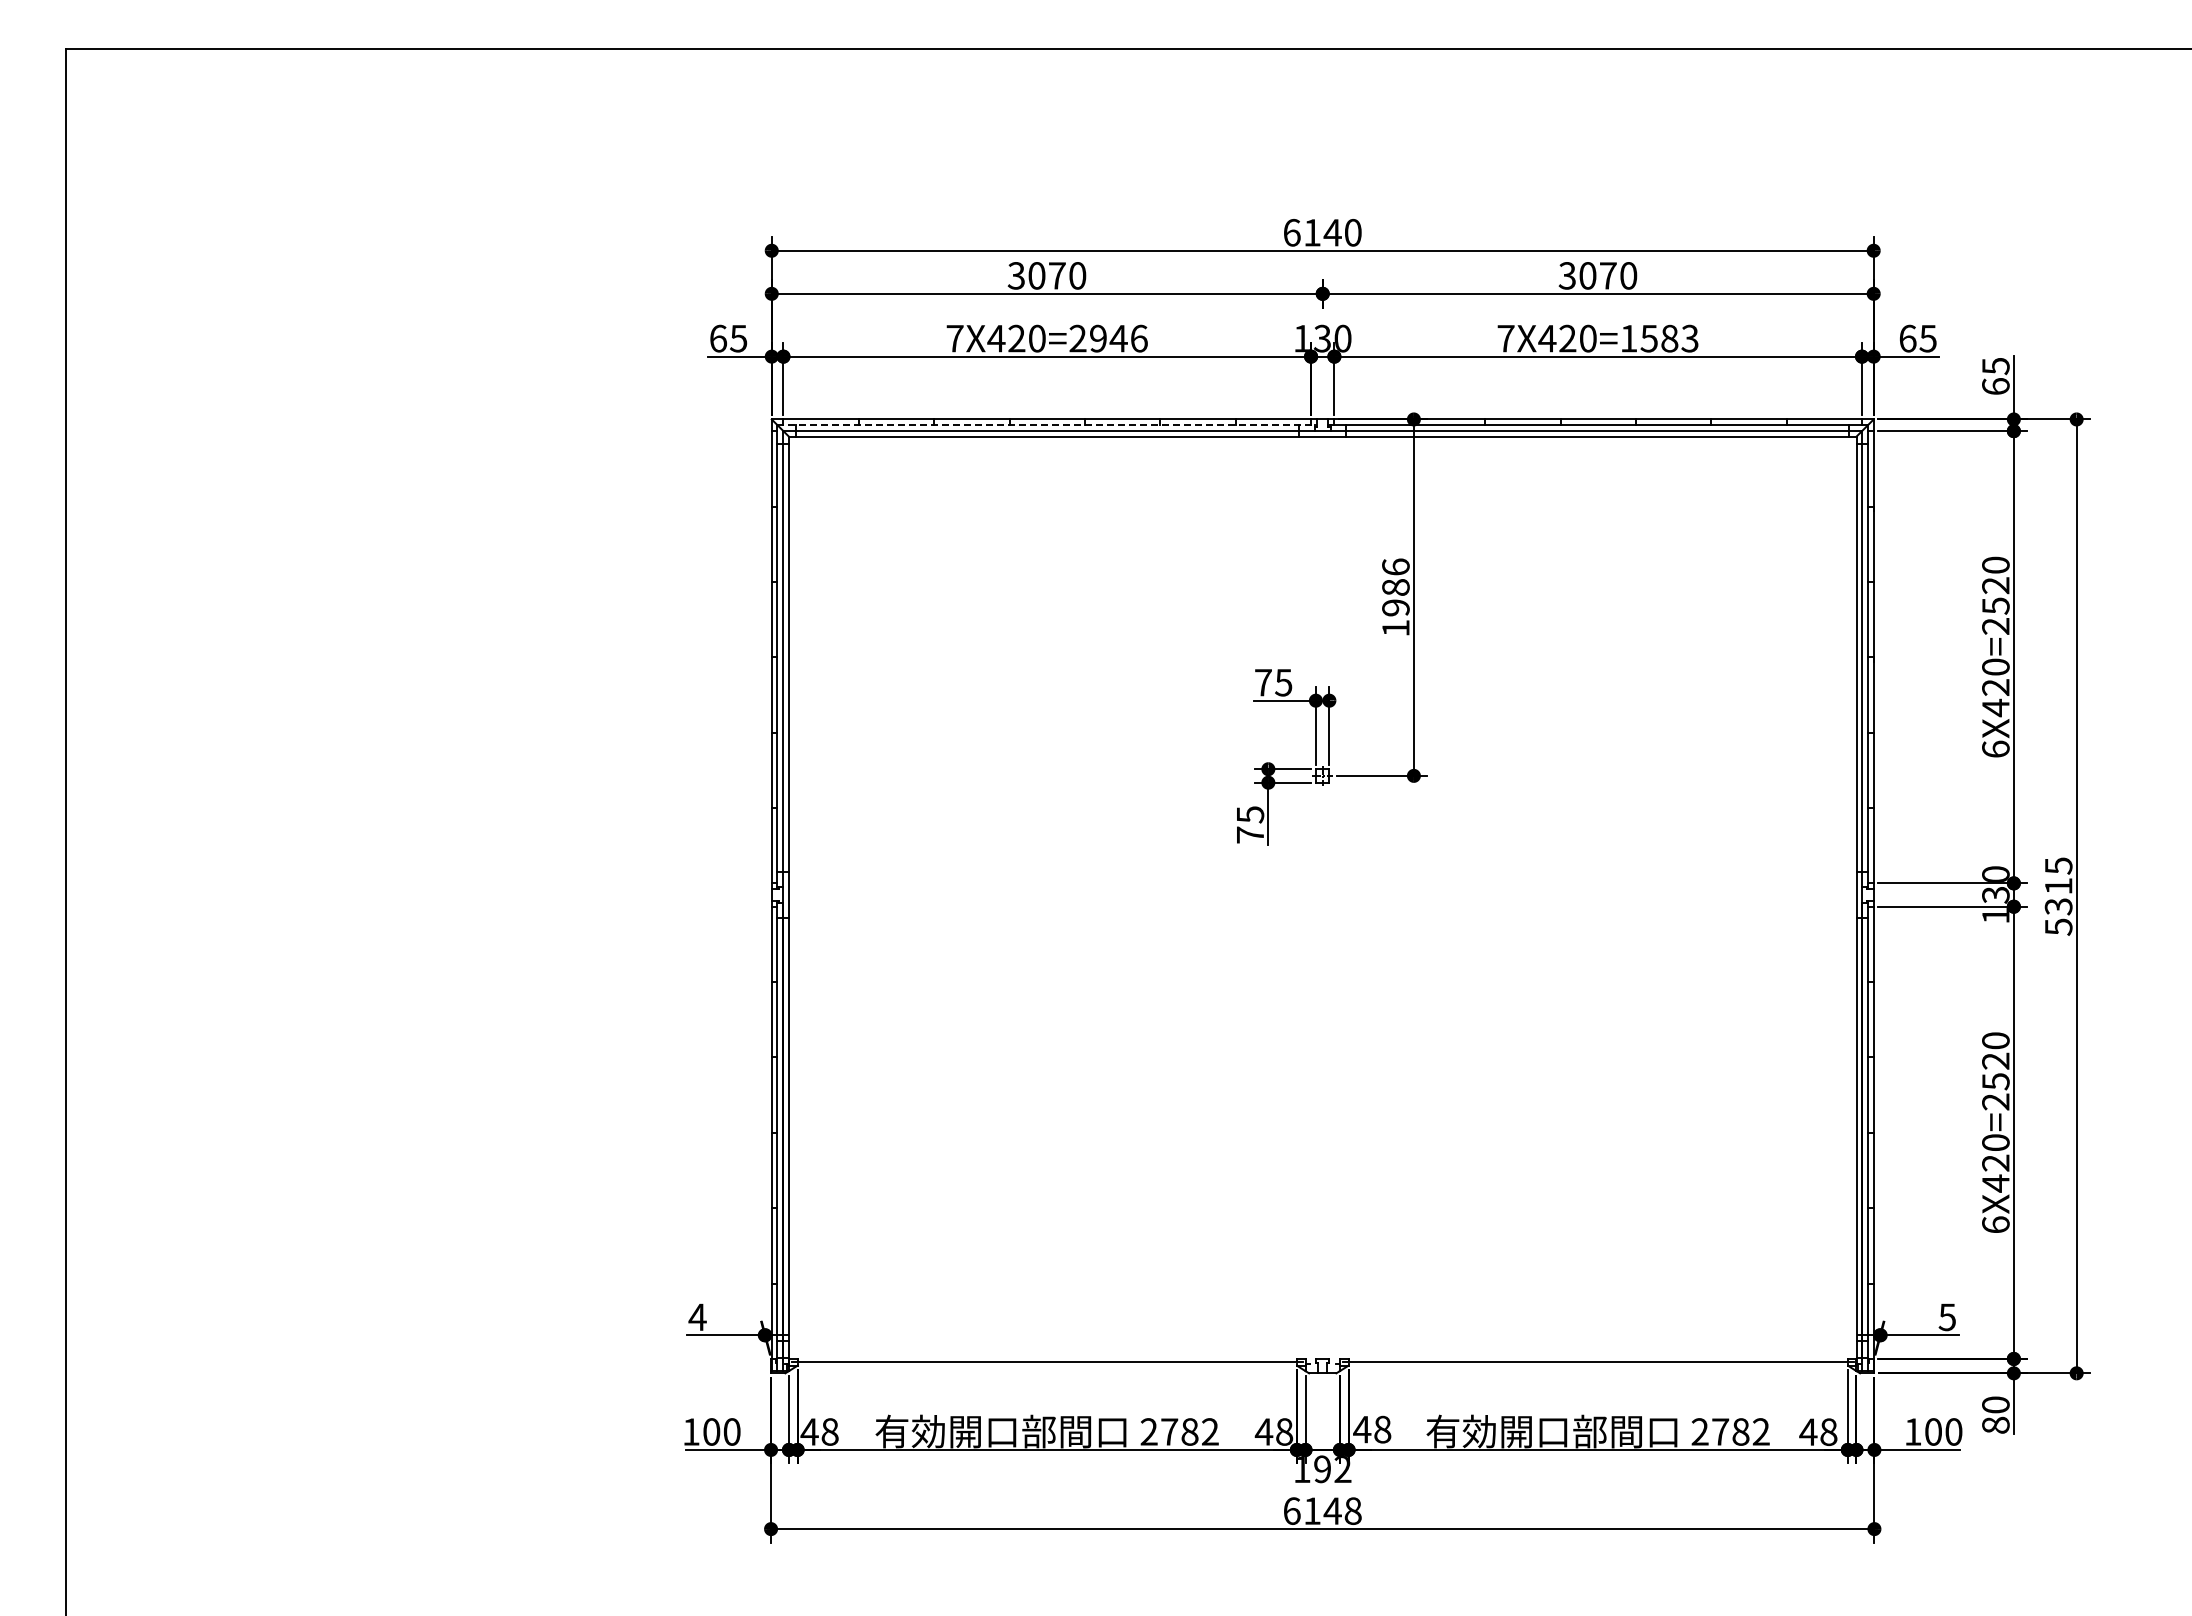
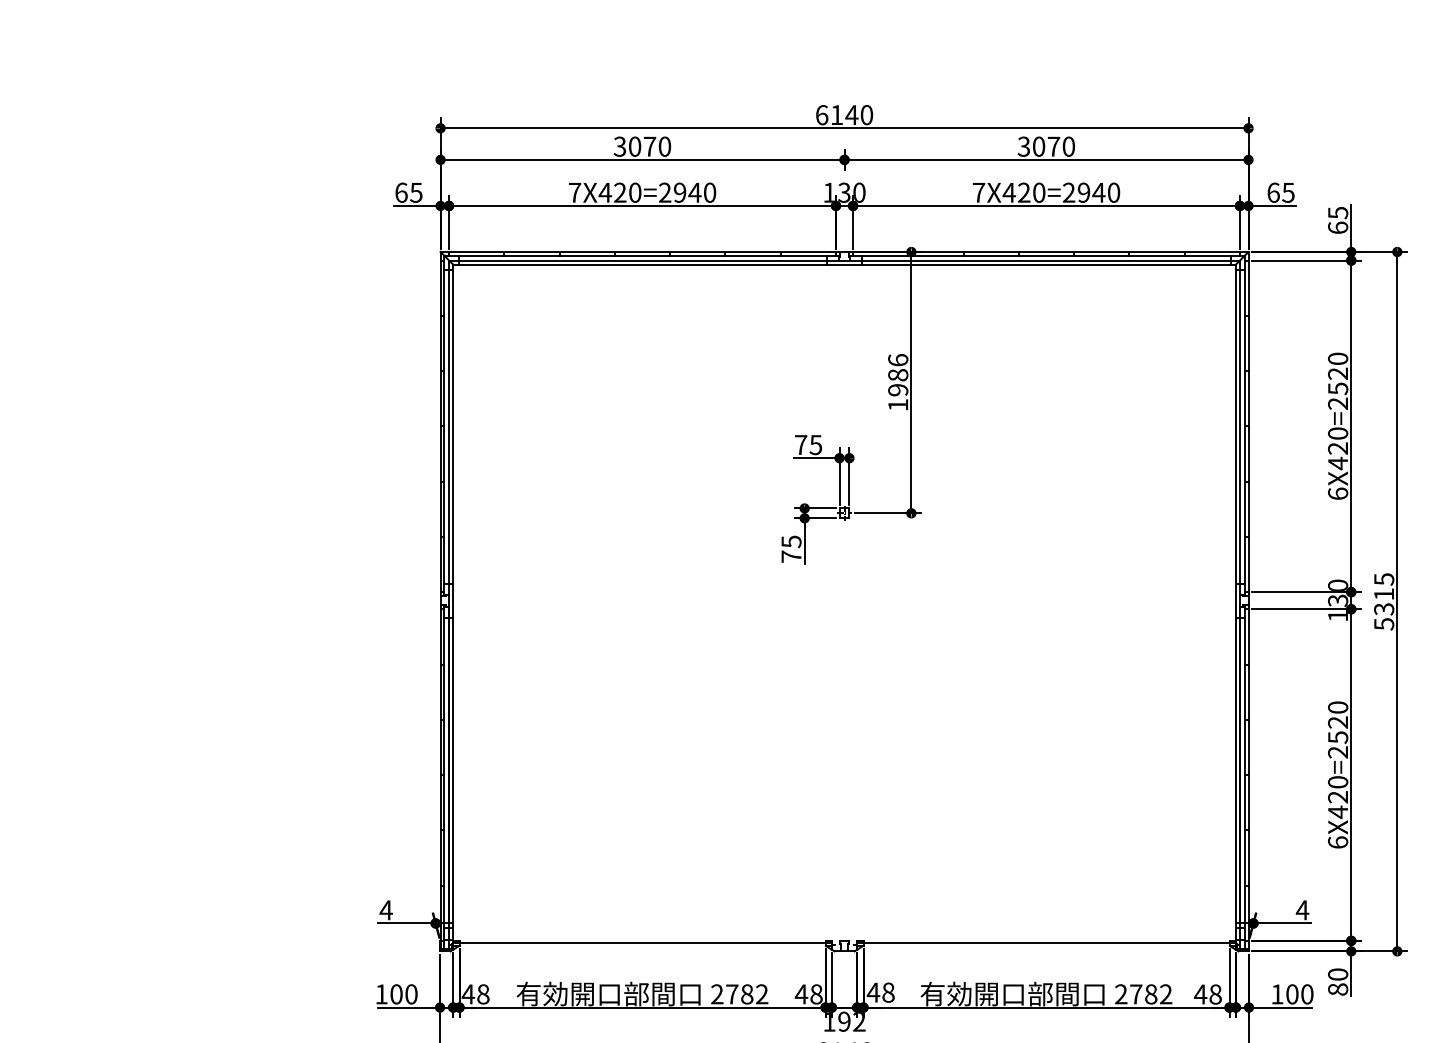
text: (1139, 338) -> (710, 192), 7X420=2946 -> 7X420=2940
text: (1659, 338) -> (1091, 192), 7X420=1583 -> 7X420=2940
line: (1047, 424) -> (642, 255), dashed -> solid
text: (1947, 1317) -> (1302, 910), 5 -> 4

